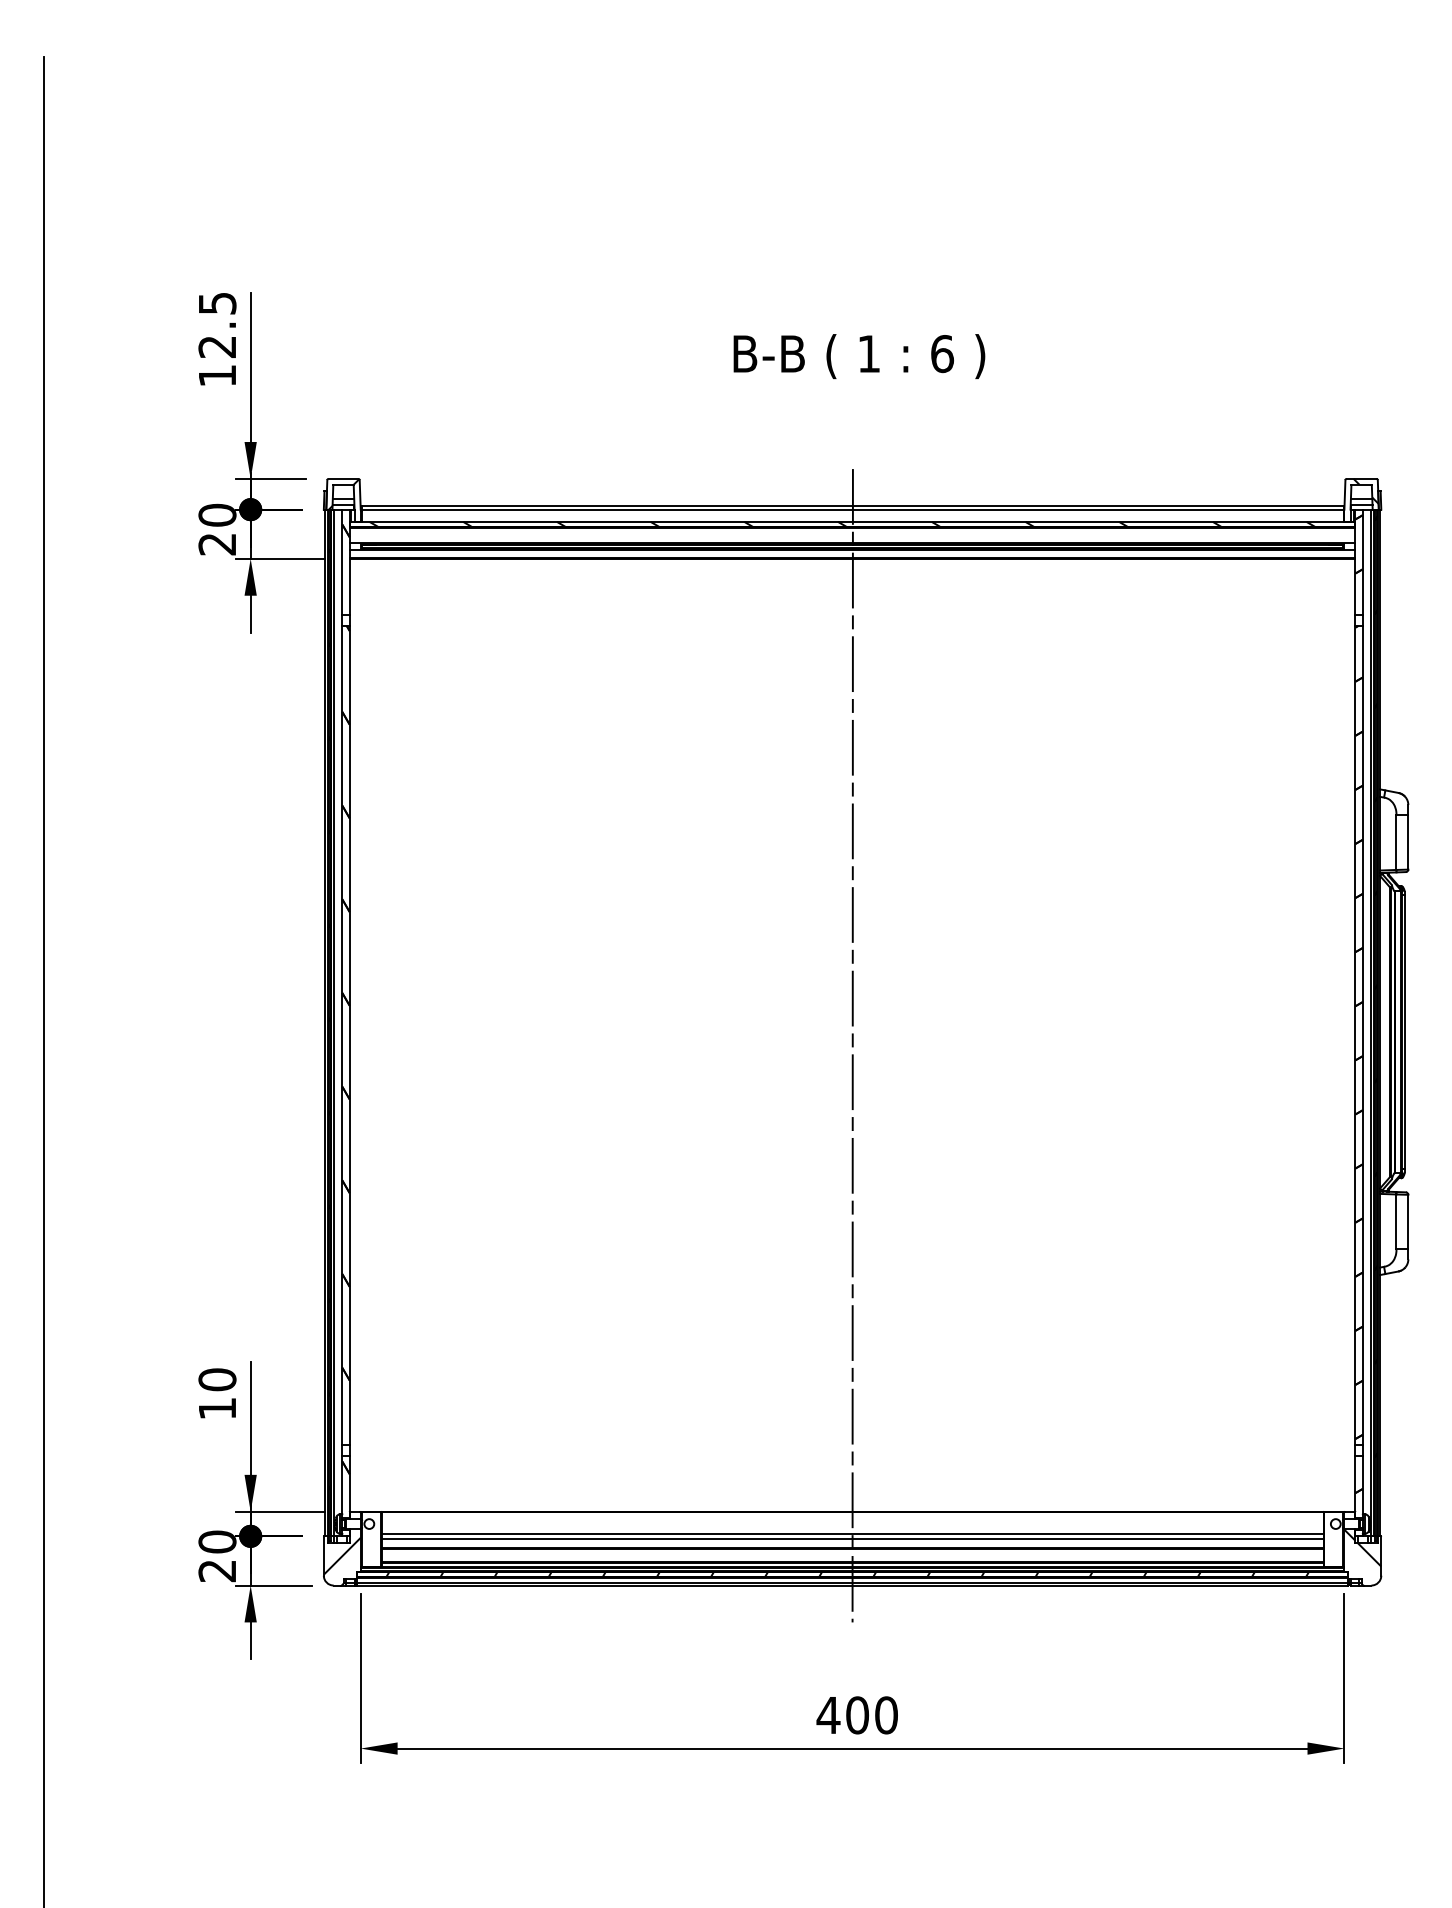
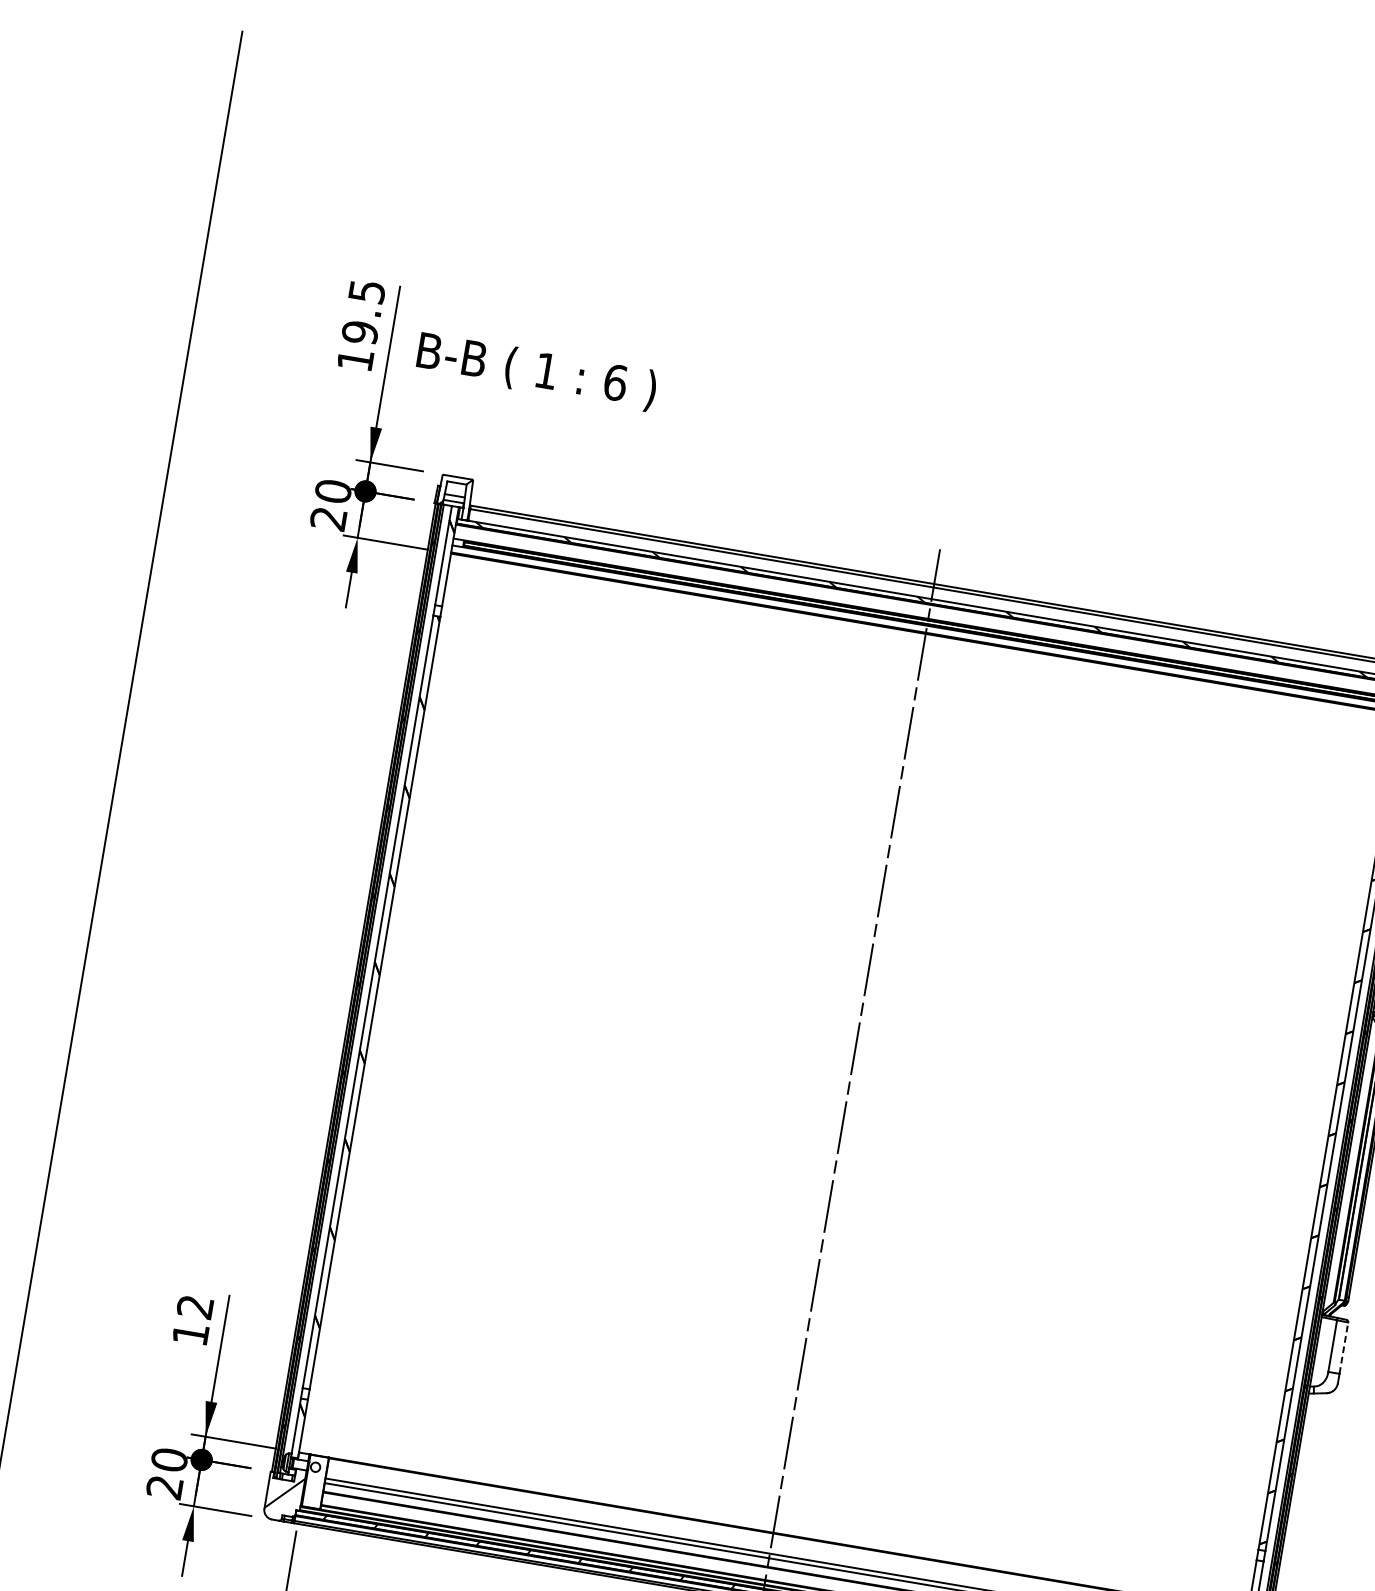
text: (217, 346) -> (360, 332), 12.5 -> 19.5
text: (859, 356) -> (536, 371), moved
line: (1408, 1221) -> (1344, 1347), solid -> dashed
text: (217, 1379) -> (195, 1306), 10 -> 12

